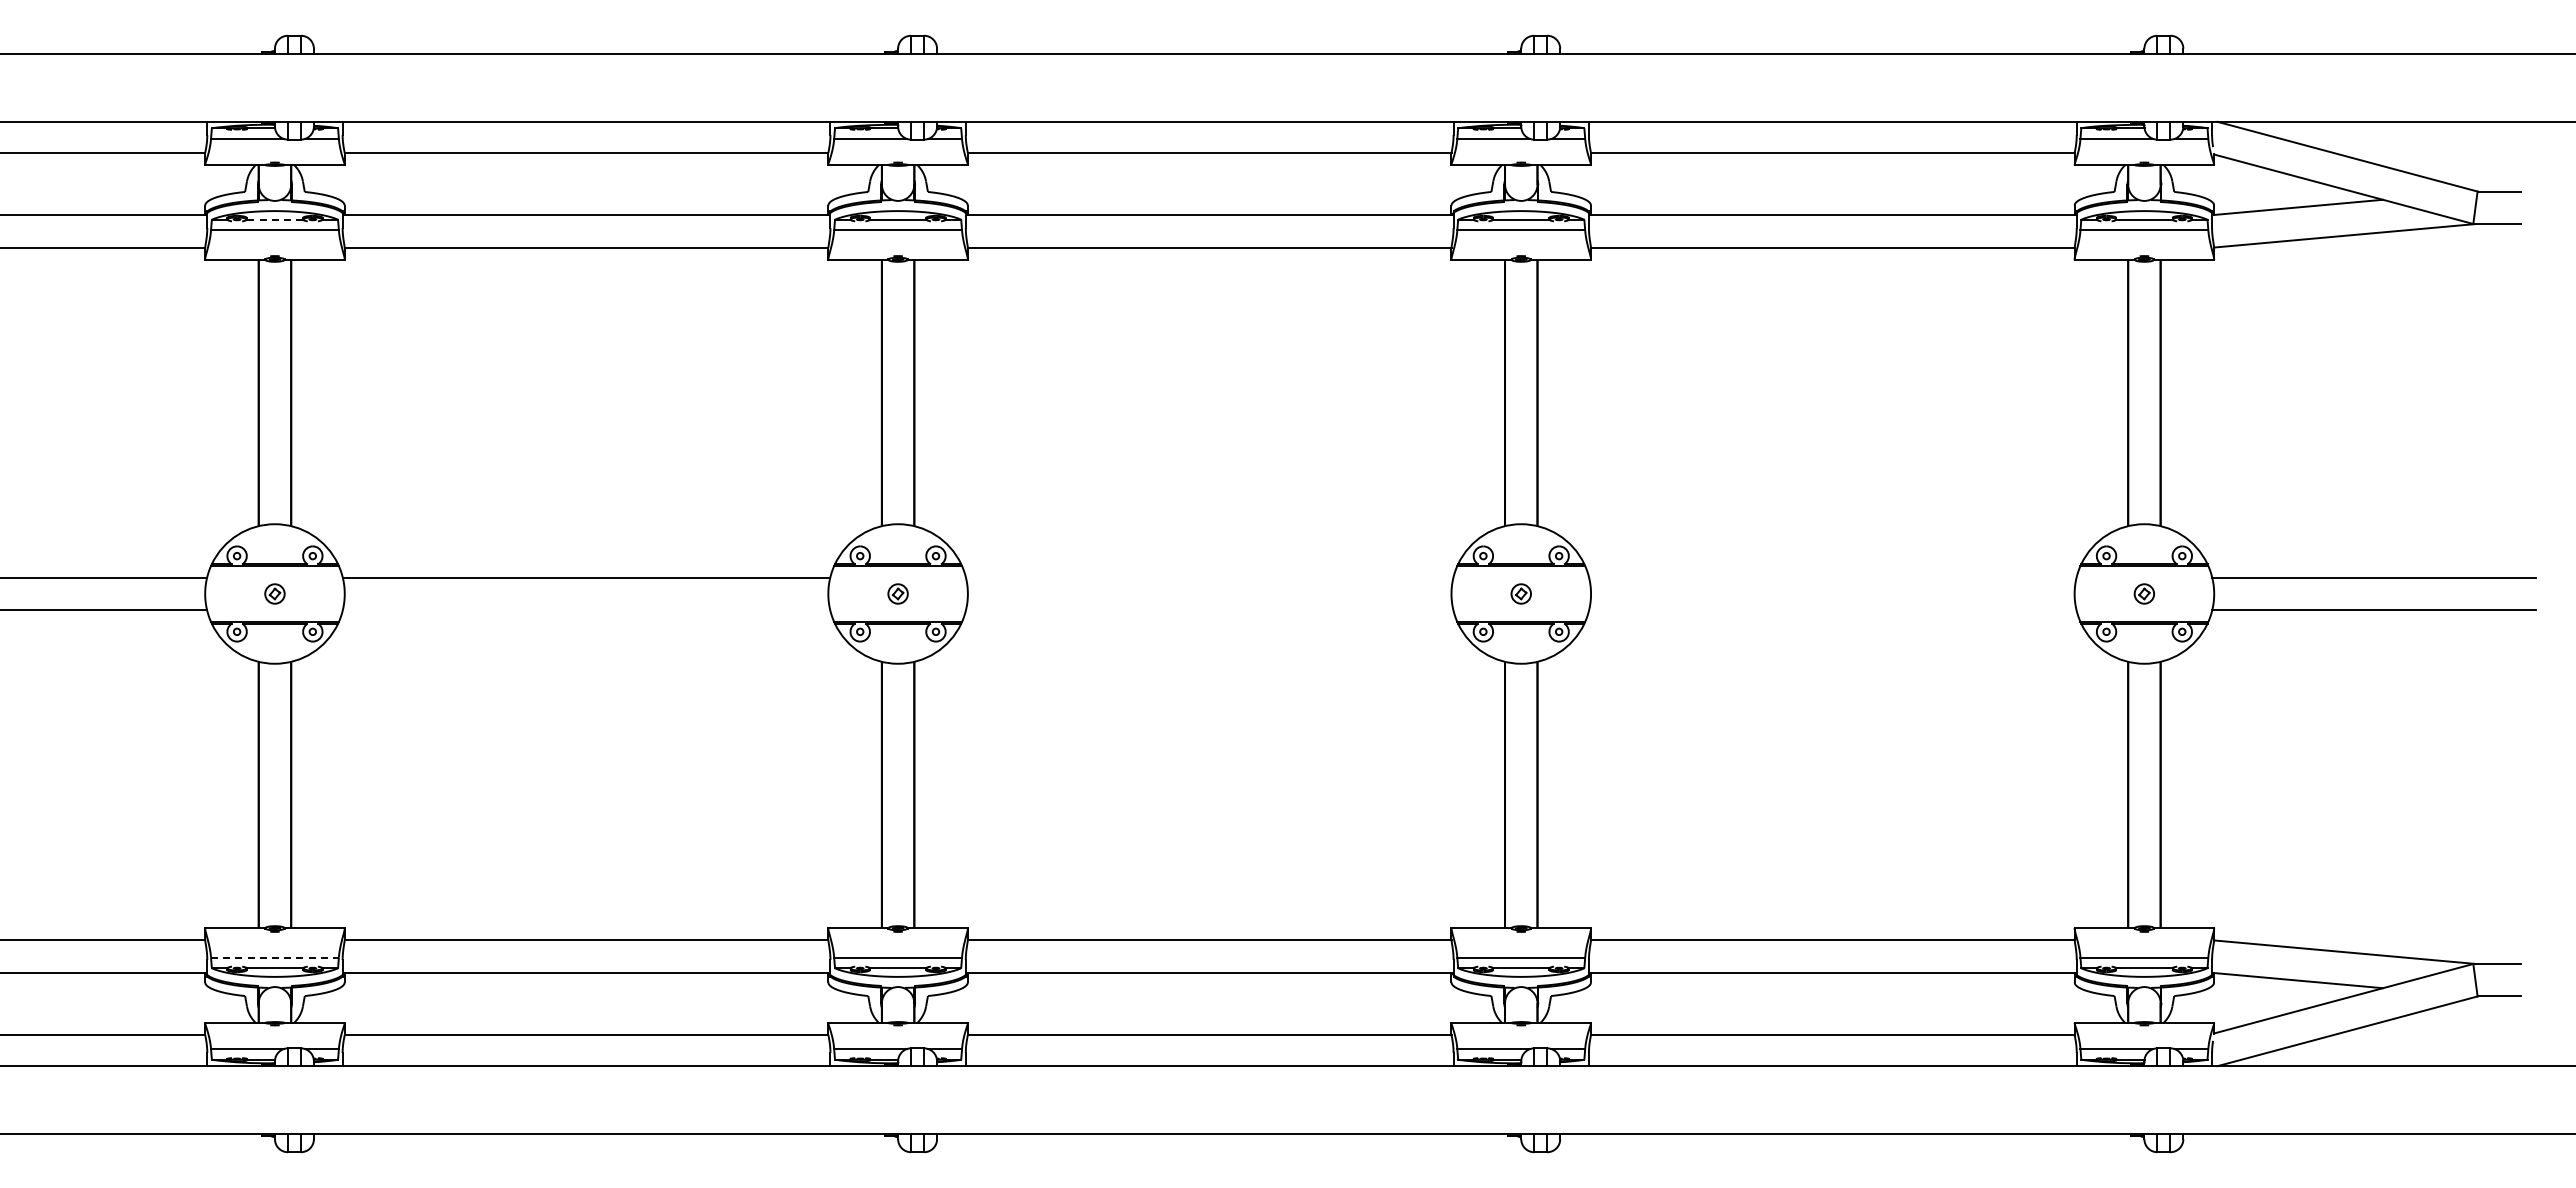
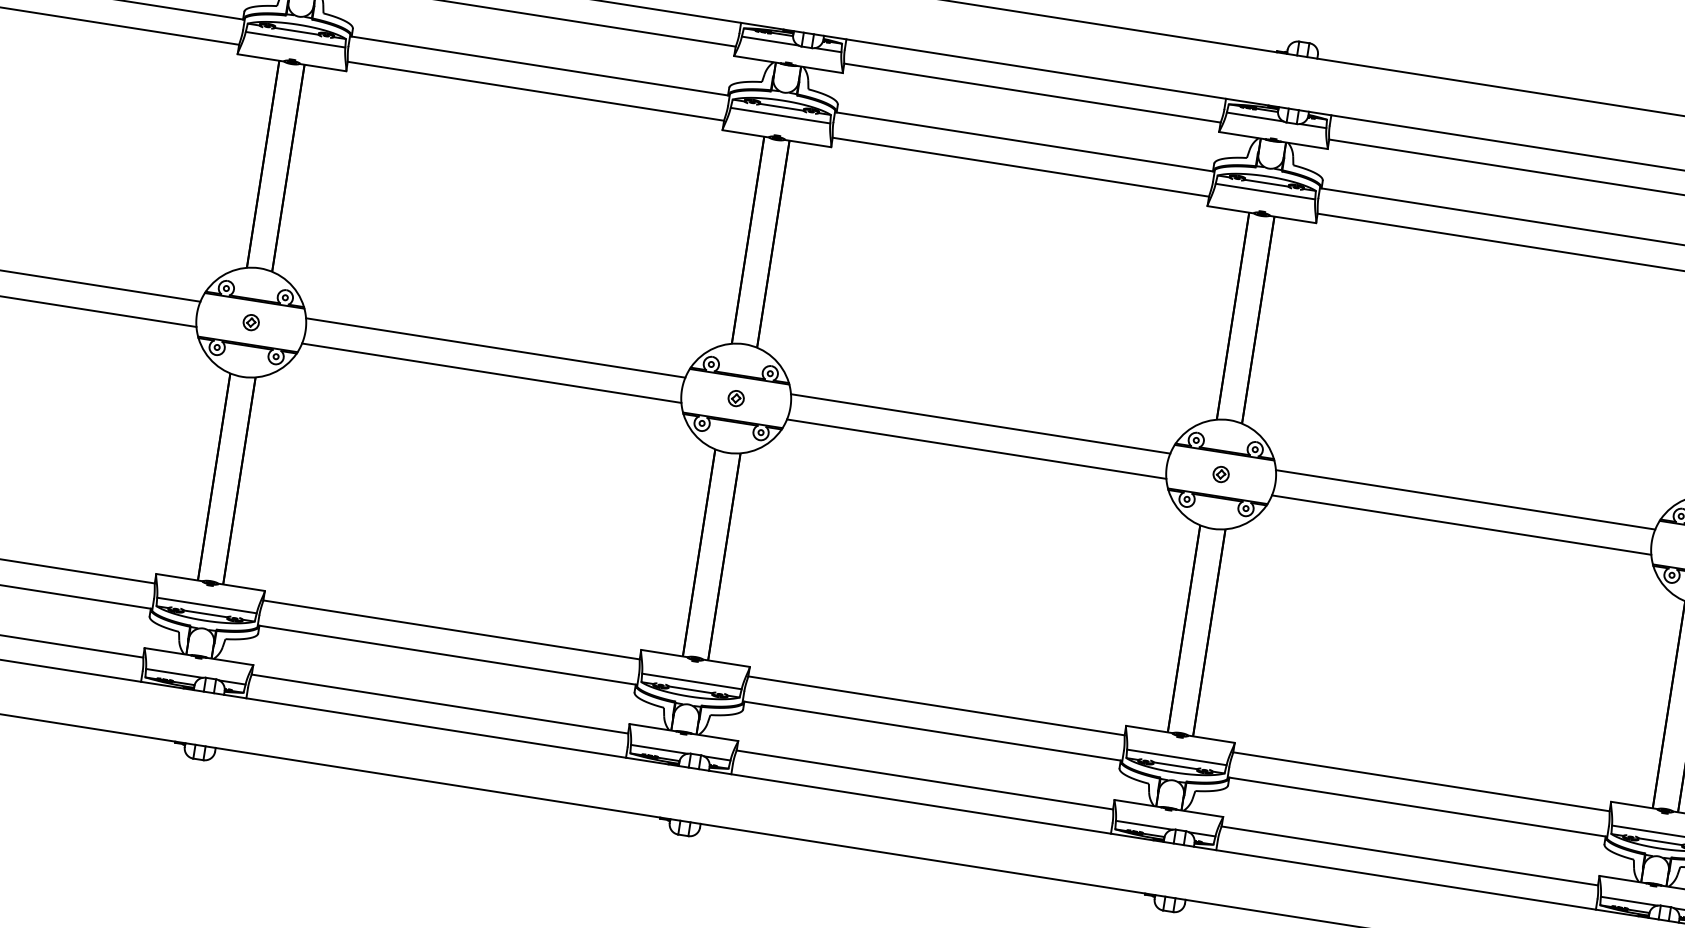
line: (274, 219) -> (296, 31), dashed -> solid
line: (1209, 577) -> (980, 423), added
line: (1832, 577) -> (1465, 499), added
line: (586, 610) -> (491, 373), added
line: (1209, 610) -> (976, 449), added
line: (1832, 610) -> (1461, 525), added
line: (274, 957) -> (206, 605), dashed -> solid

